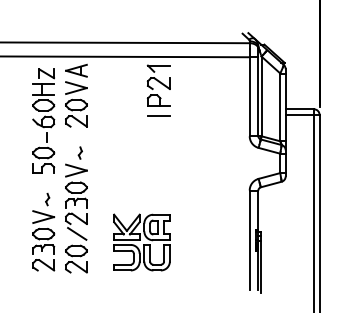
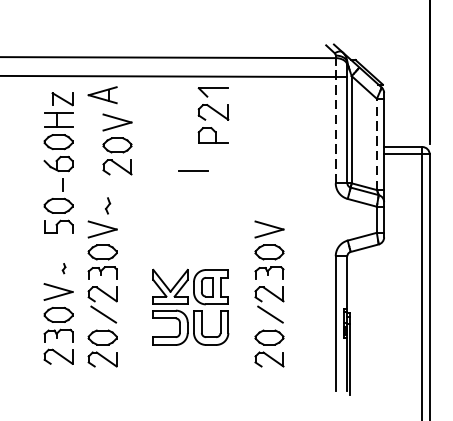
line: (249, 92) -> (335, 124), solid -> dashed
part: (76, 104) -> (117, 144), moved
line: (280, 107) -> (377, 144), solid -> dashed
line: (158, 115) -> (192, 170), moved
part: (47, 199) -> (63, 268), size x0.6
part: (200, 218) -> (269, 293), added
part: (141, 242) -> (190, 307), moved

